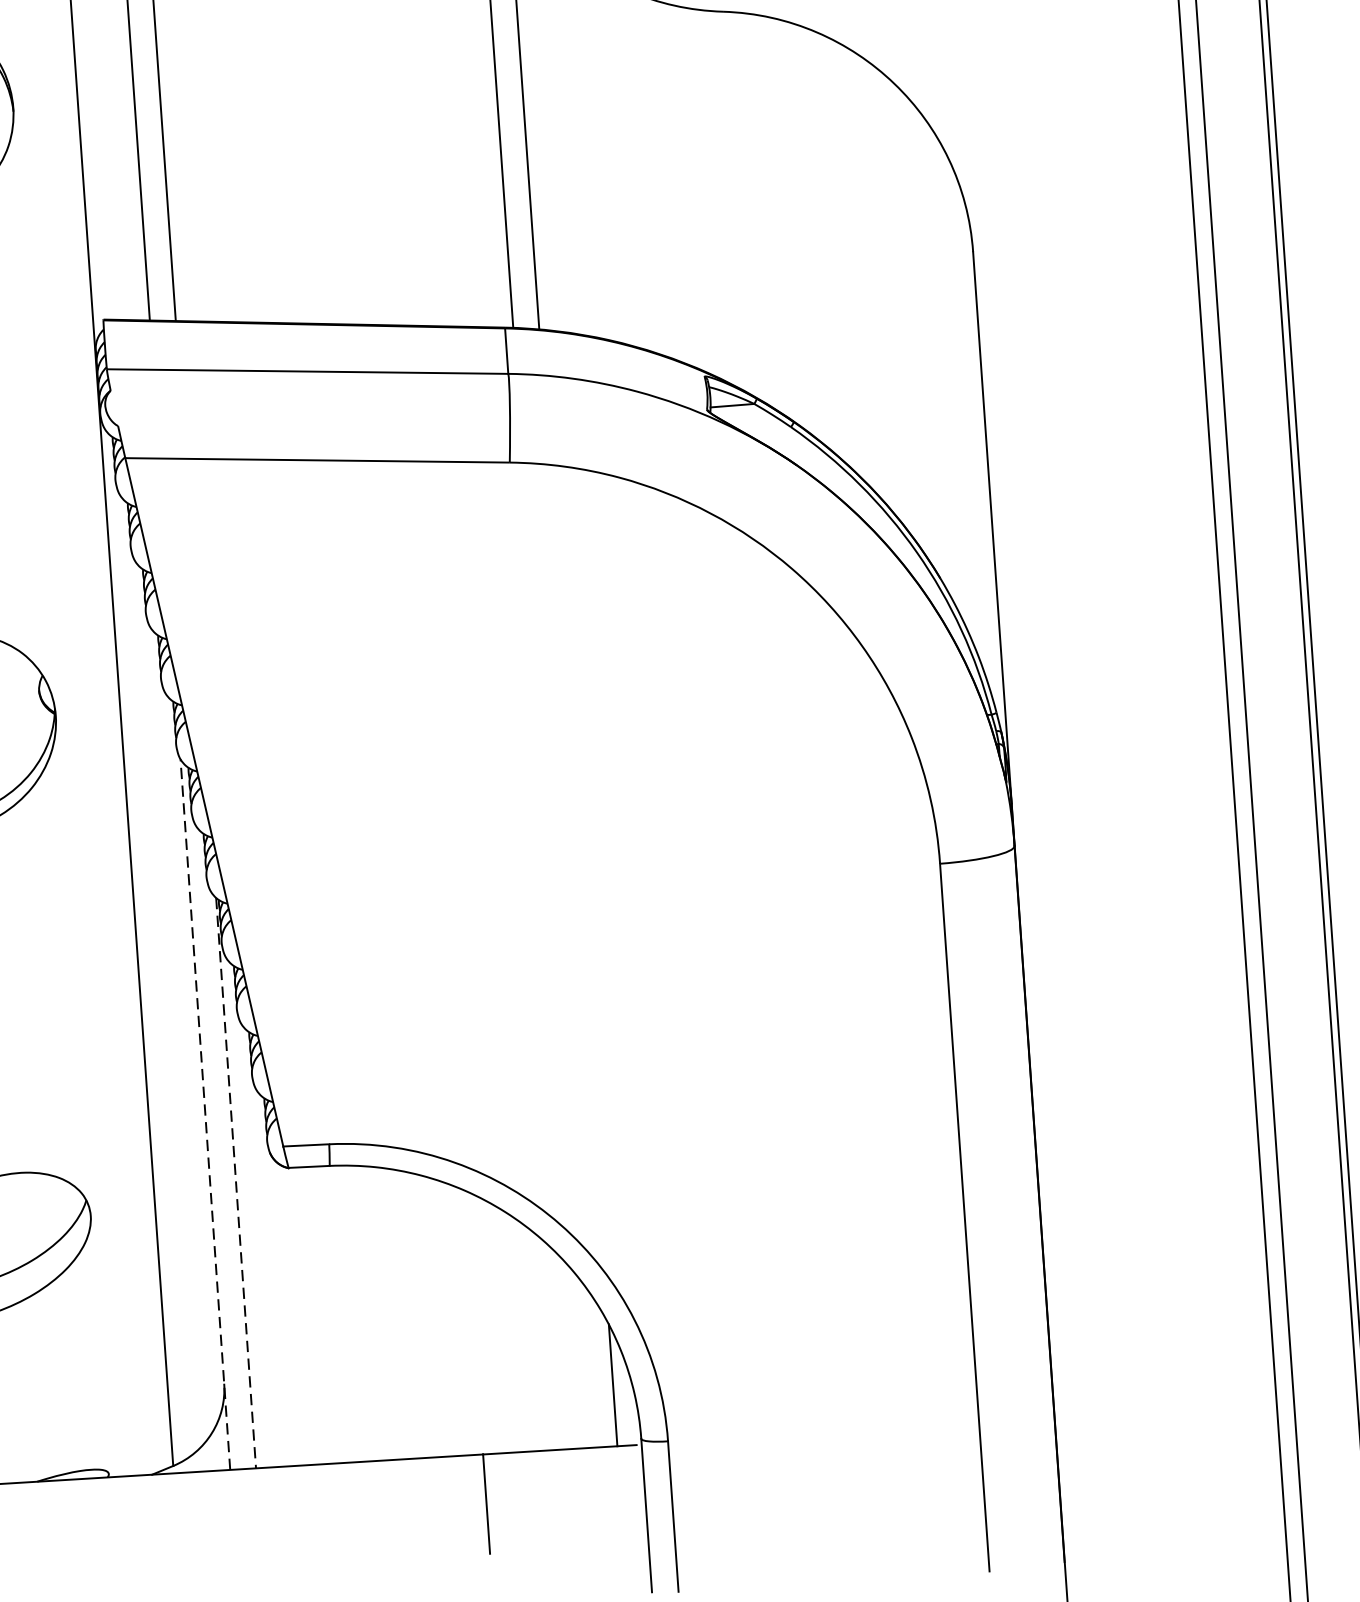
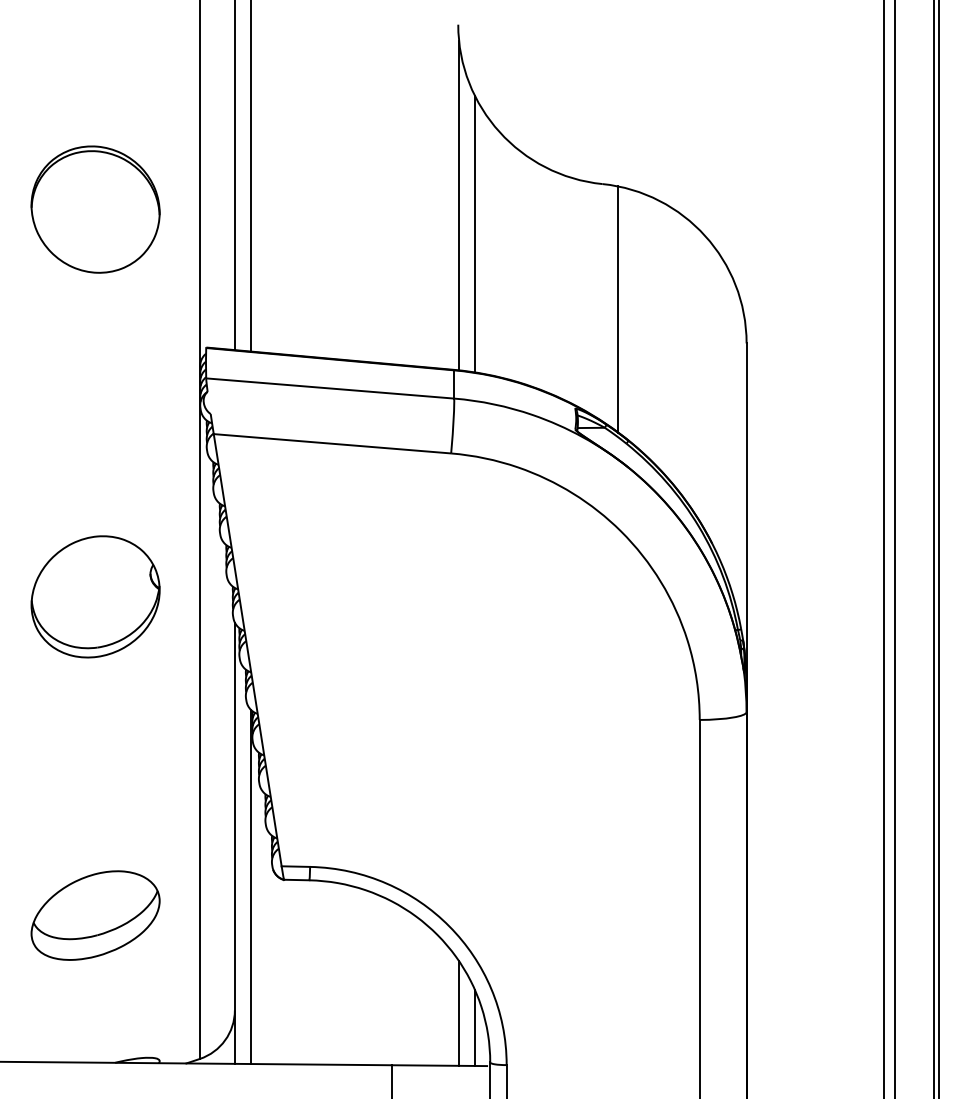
line: (763, 211) -> (618, 309), added
line: (204, 1115) -> (234, 843), dashed -> solid
line: (235, 1184) -> (250, 887), dashed -> solid
line: (586, 1363) -> (459, 1013), added

